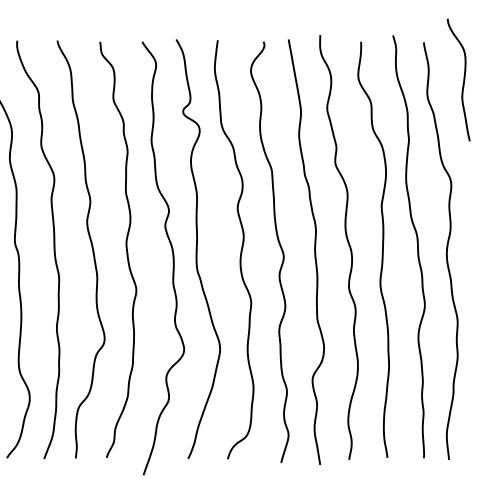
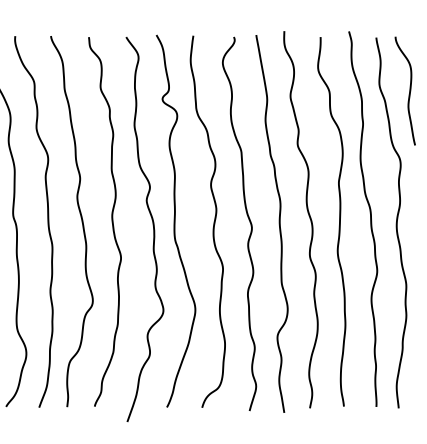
curve: (463, 79) -> (409, 90), moved

